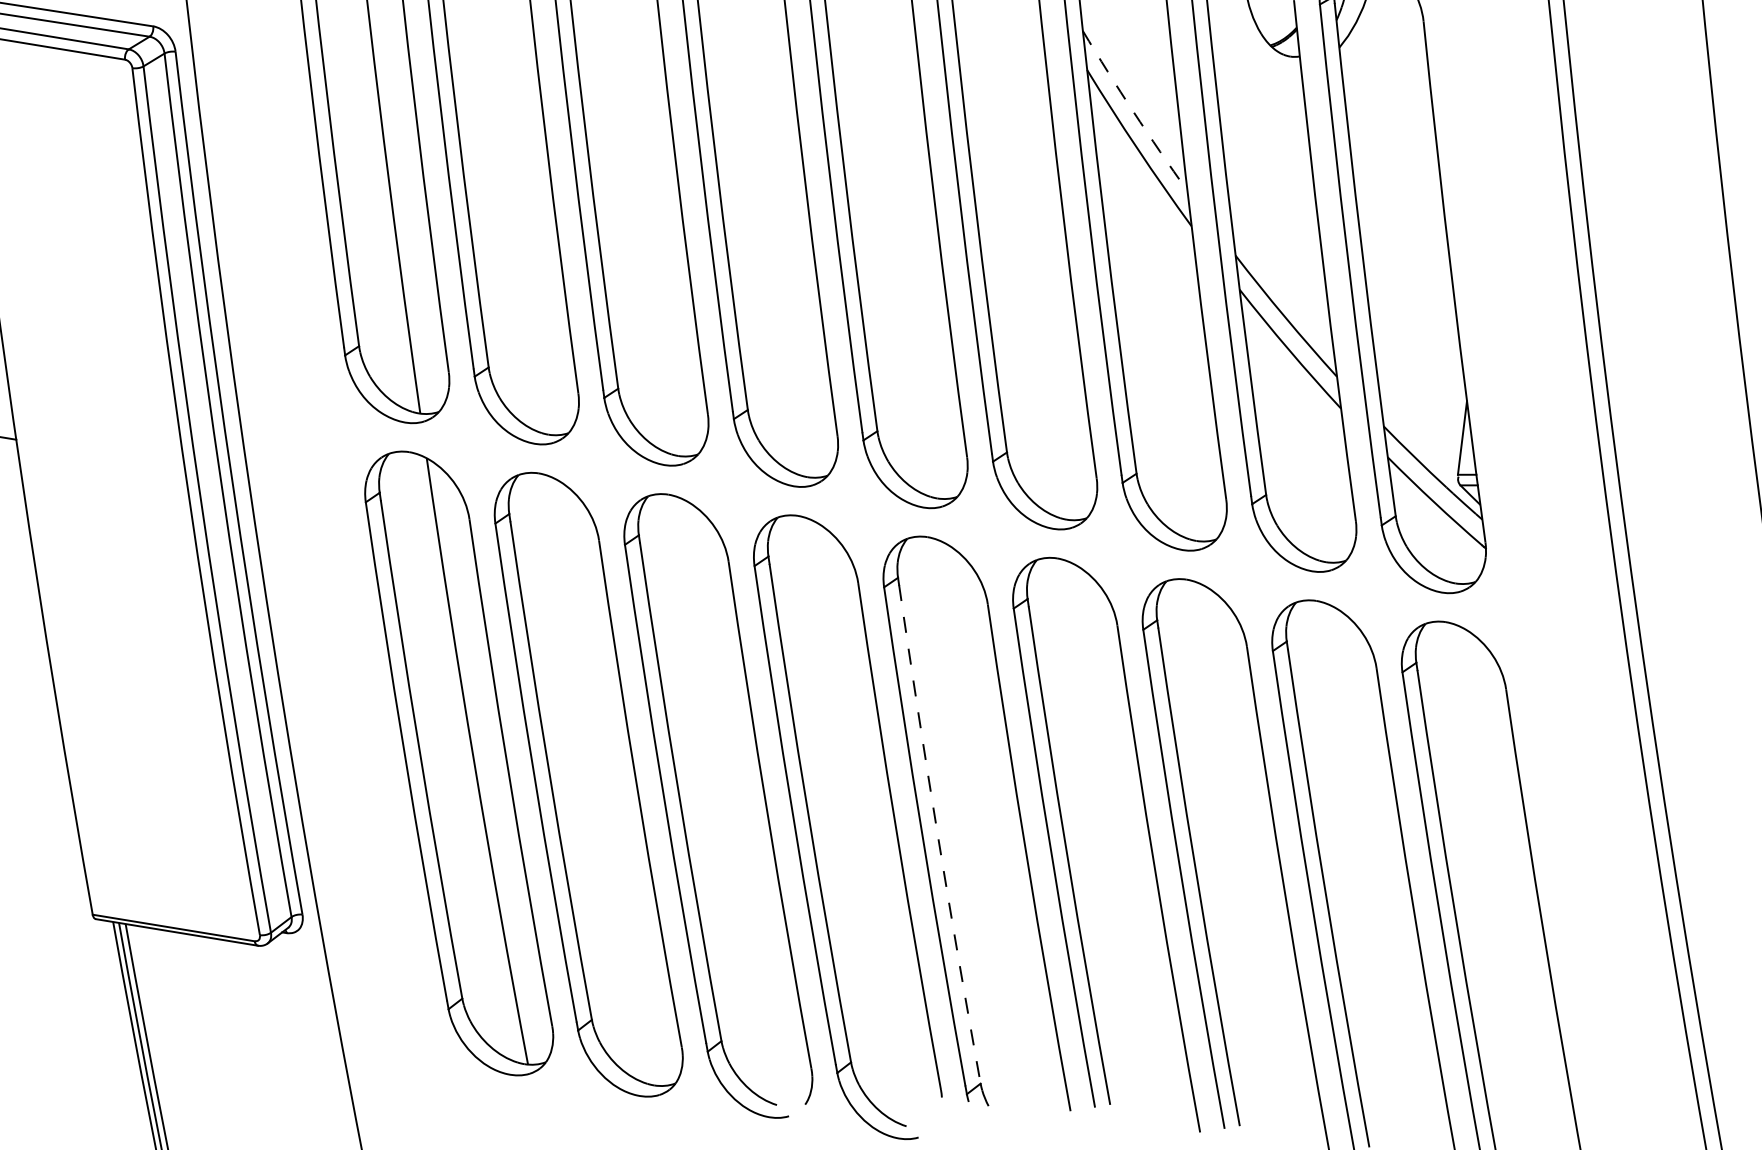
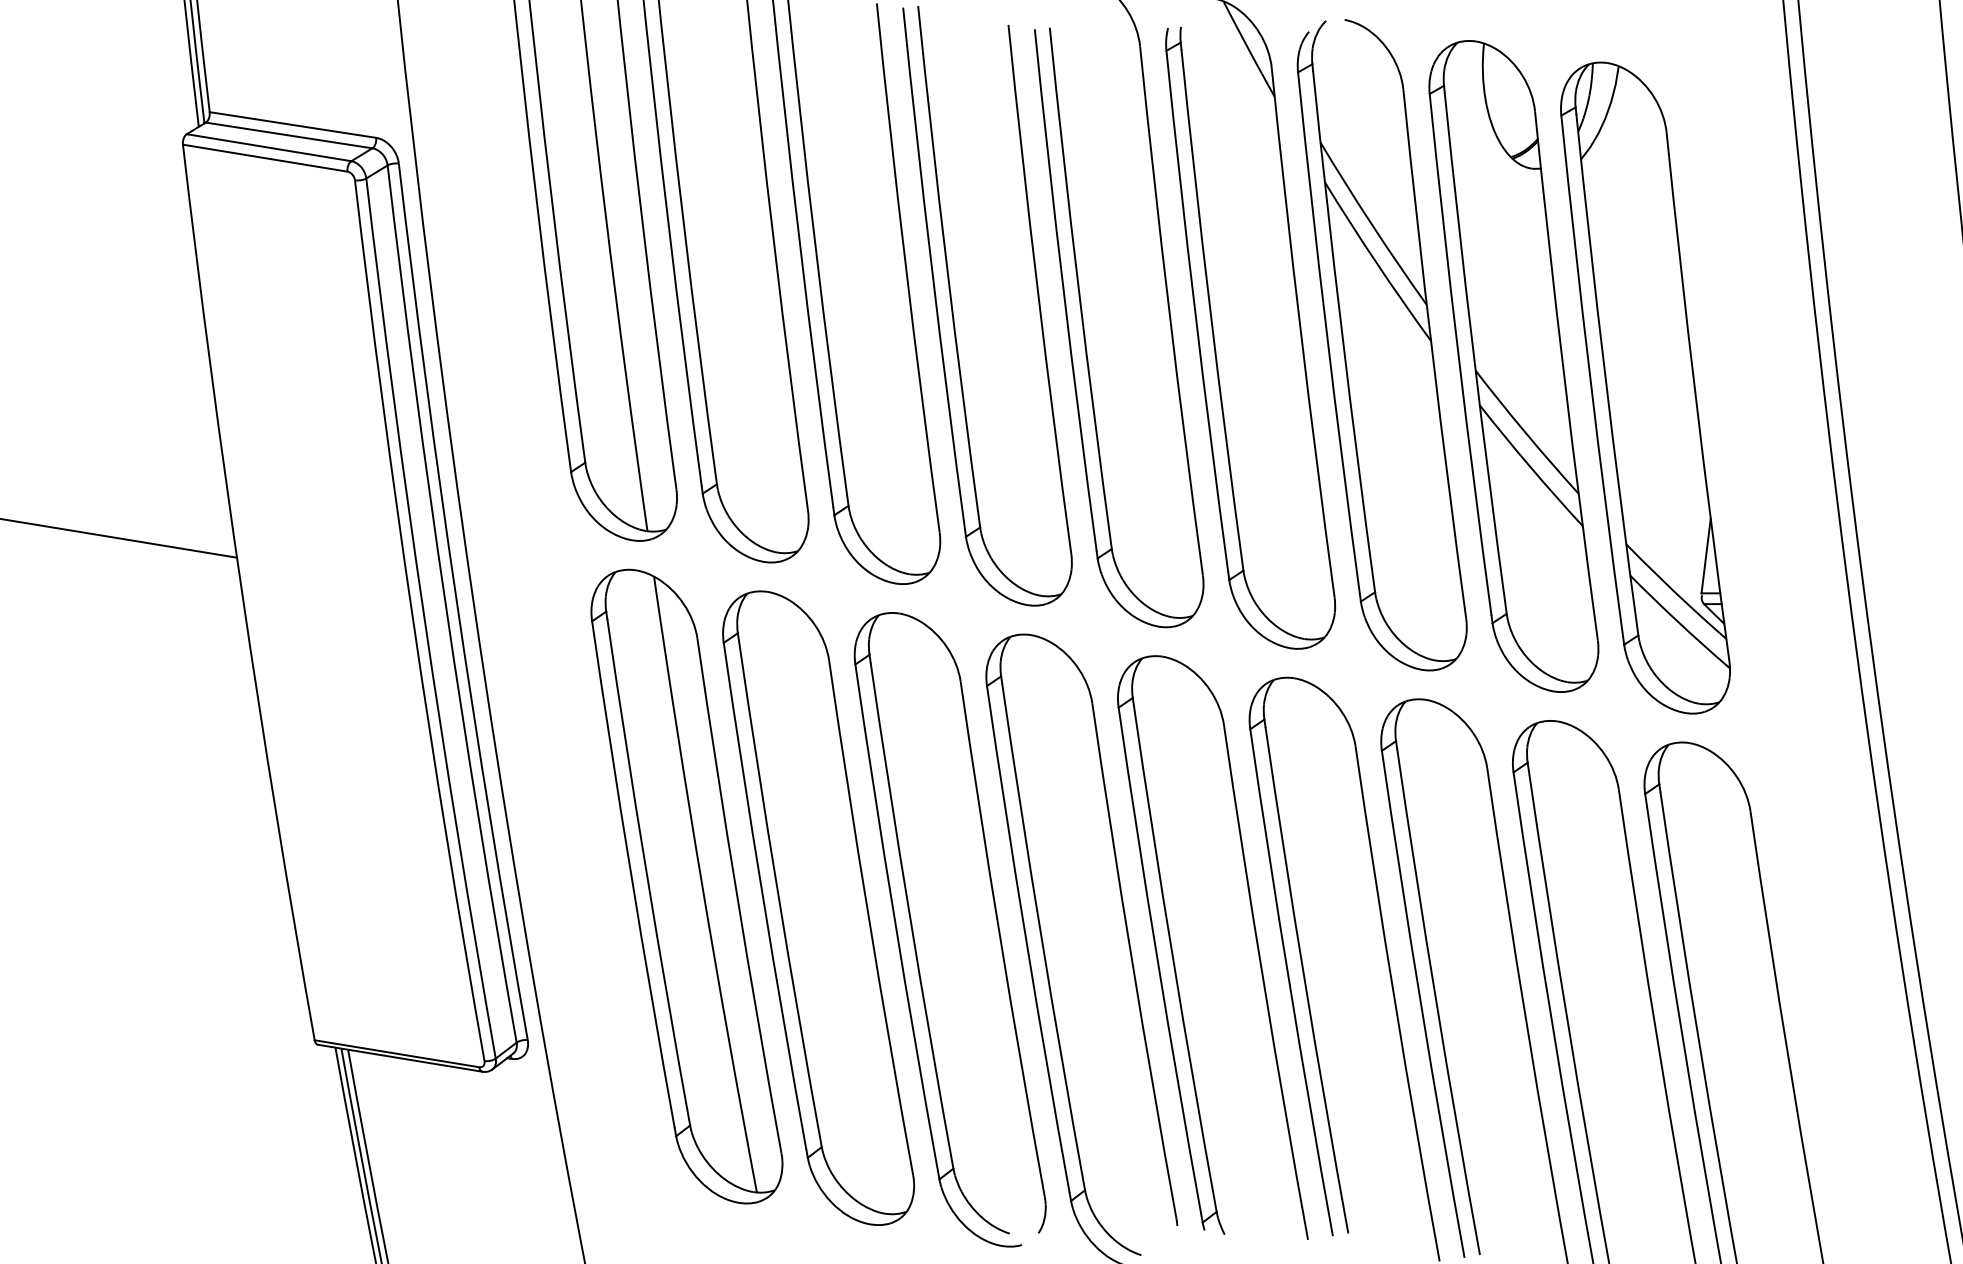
arc: (1134, 111) -> (1372, 224), dashed -> solid
arc: (938, 834) -> (1173, 958), dashed -> solid

